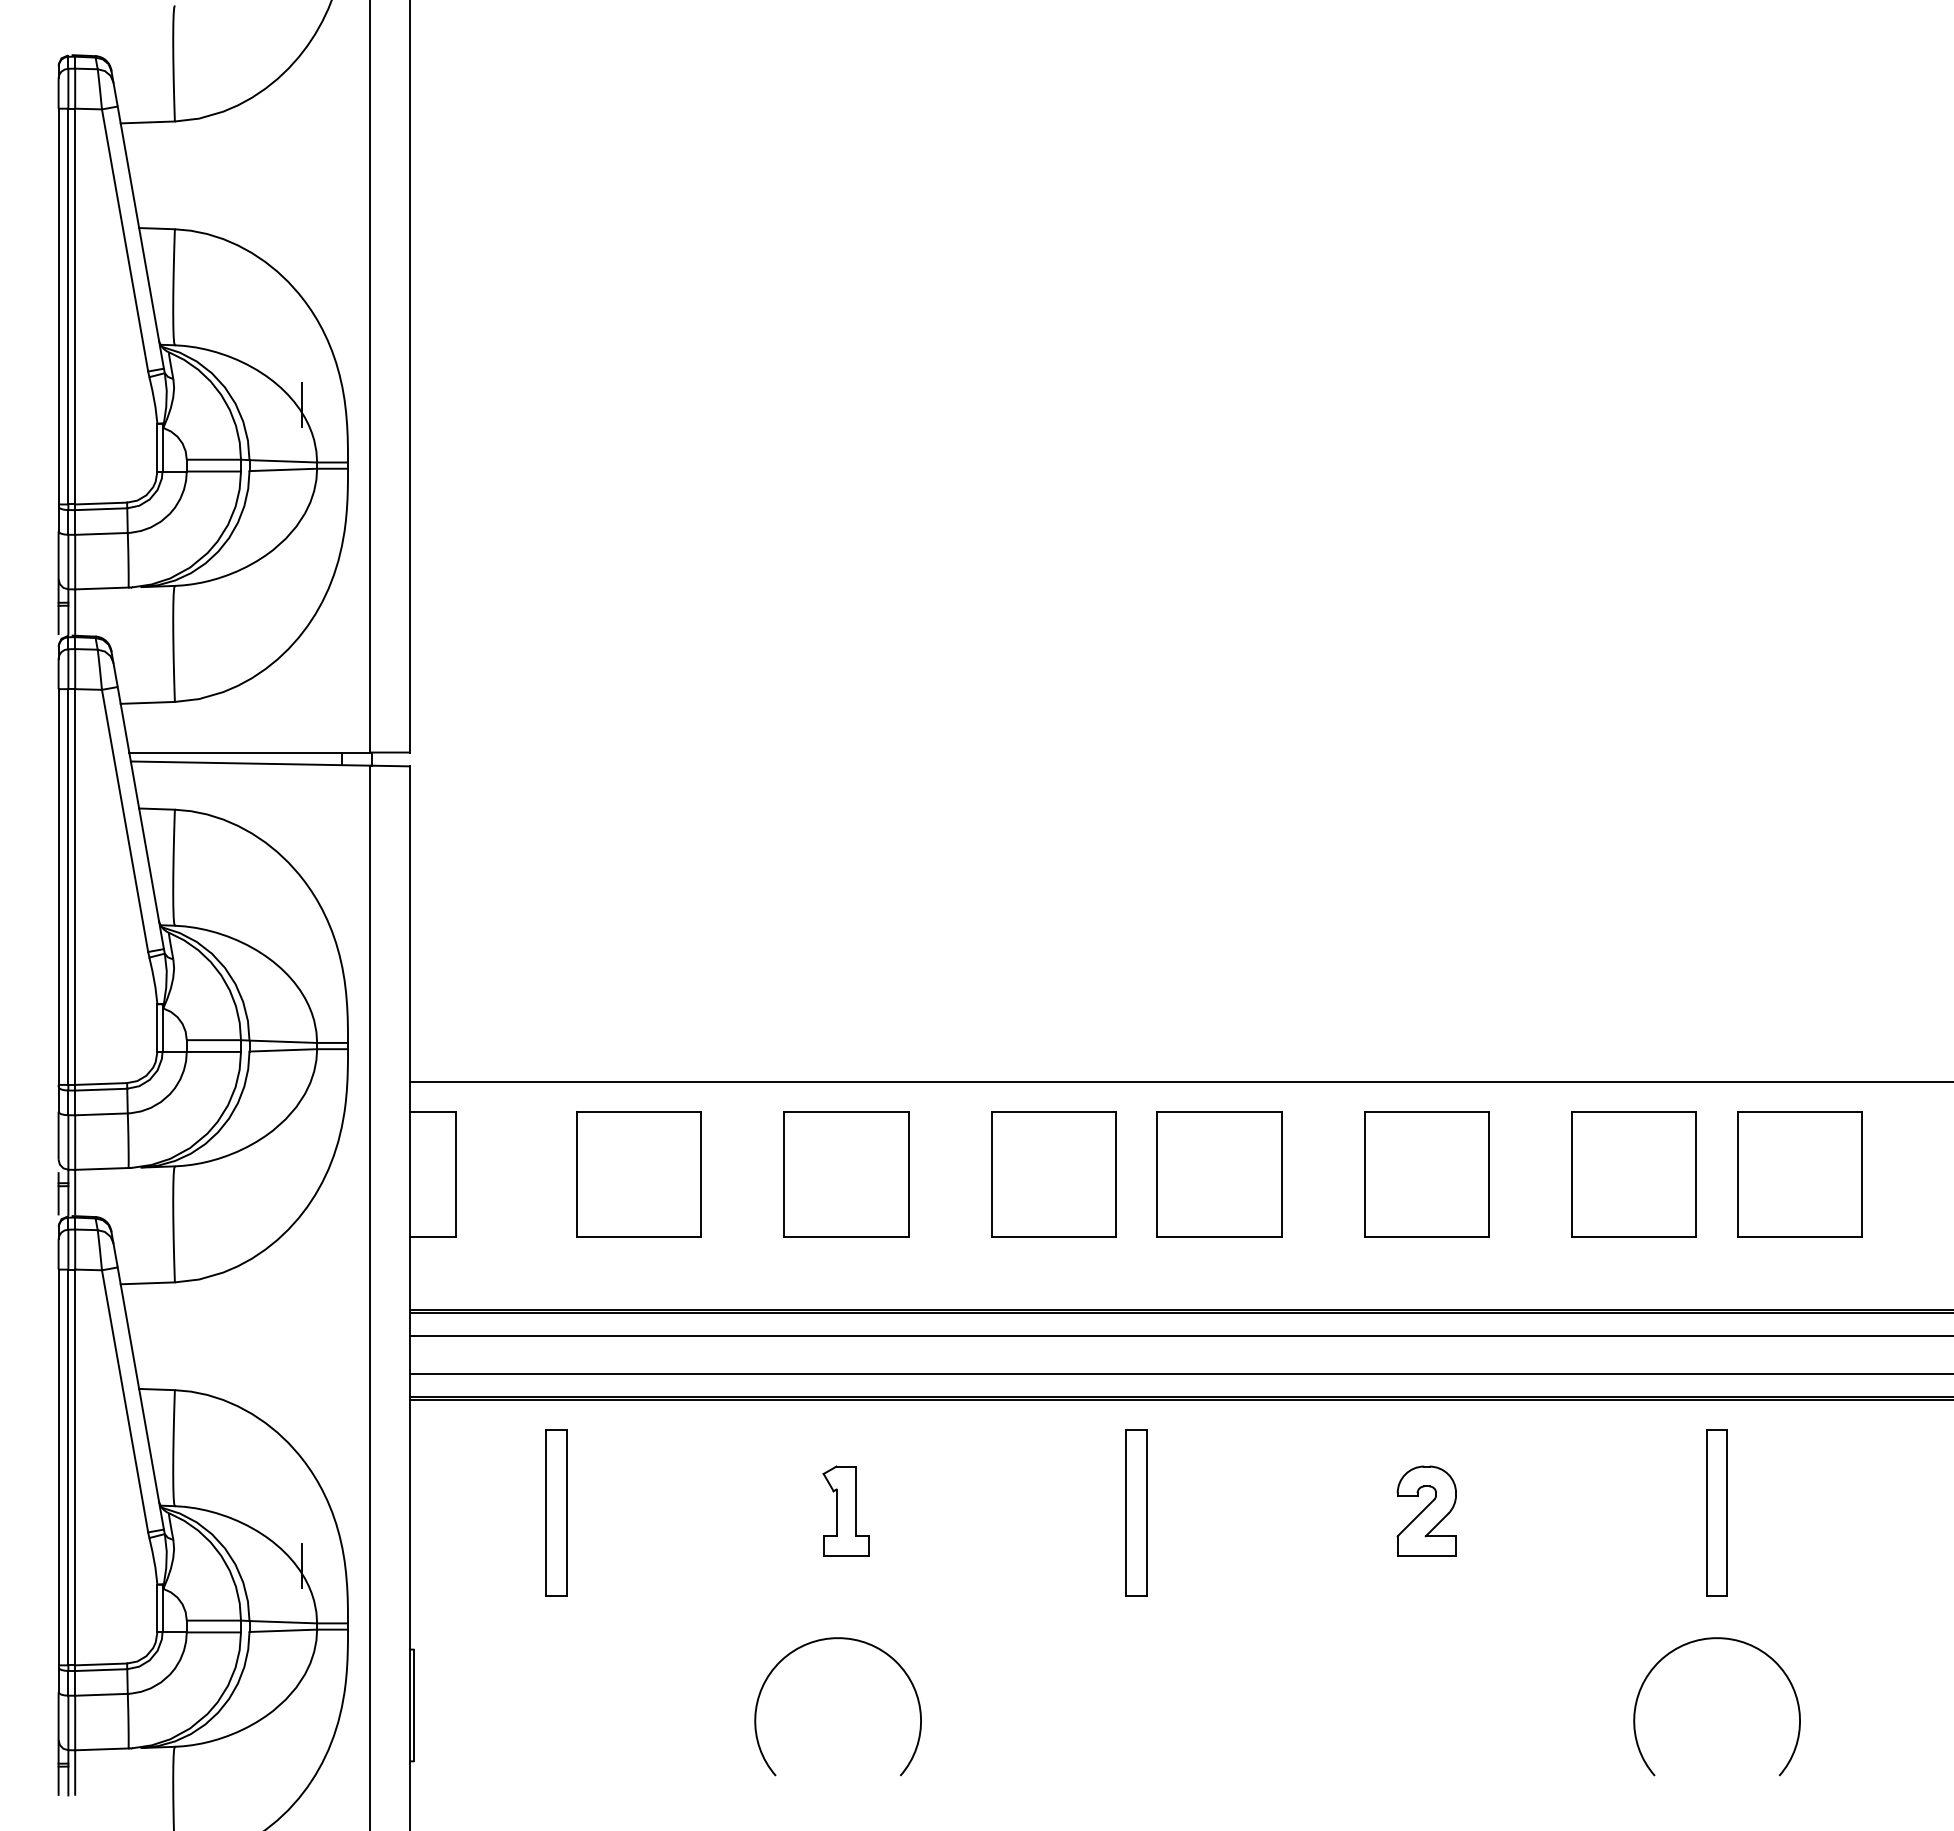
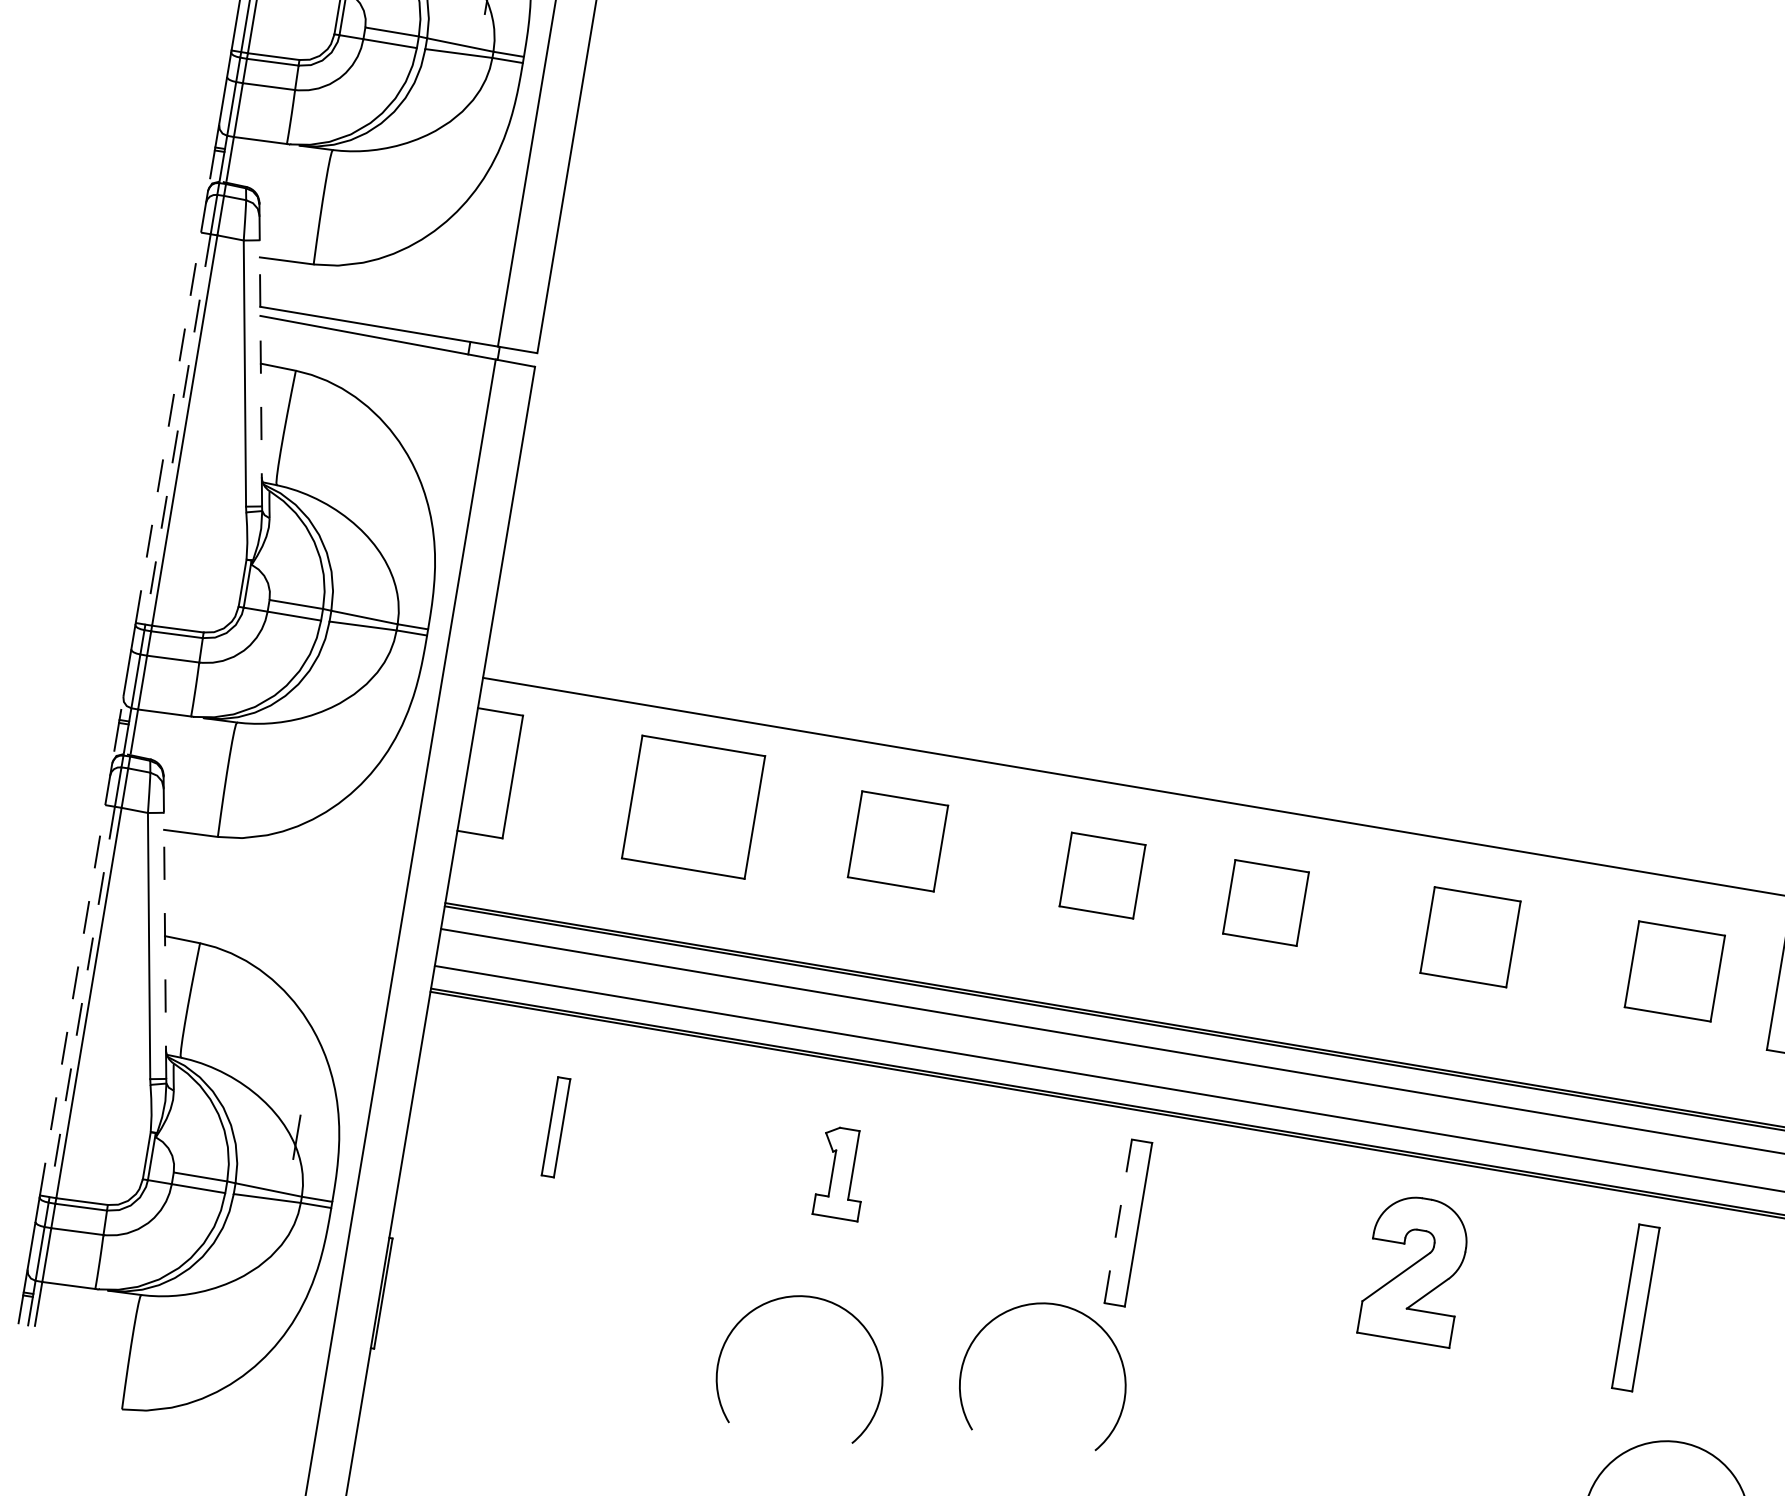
line: (140, 817) -> (260, 372), solid -> dashed
line: (58, 887) -> (168, 428), solid -> dashed
line: (68, 887) -> (178, 429), solid -> dashed
part: (846, 1174) -> (898, 841), size x0.7
part: (1053, 1174) -> (1102, 875), size x0.6
part: (1219, 1174) -> (1265, 902), size x0.6
part: (1426, 1174) -> (1470, 937), size x0.7
part: (1633, 1174) -> (1674, 971), size x0.7
line: (140, 1397) -> (164, 944), solid -> dashed
line: (58, 1467) -> (72, 1000), solid -> dashed
line: (68, 1467) -> (82, 1001), solid -> dashed
part: (1426, 1510) -> (1414, 1268), size x1.6
part: (556, 1512) -> (556, 1126), size x0.6
line: (1126, 1512) -> (1118, 1220), solid -> dashed
part: (1716, 1512) -> (1635, 1307), moved
arc: (1078, 1606) -> (1055, 1305), added

